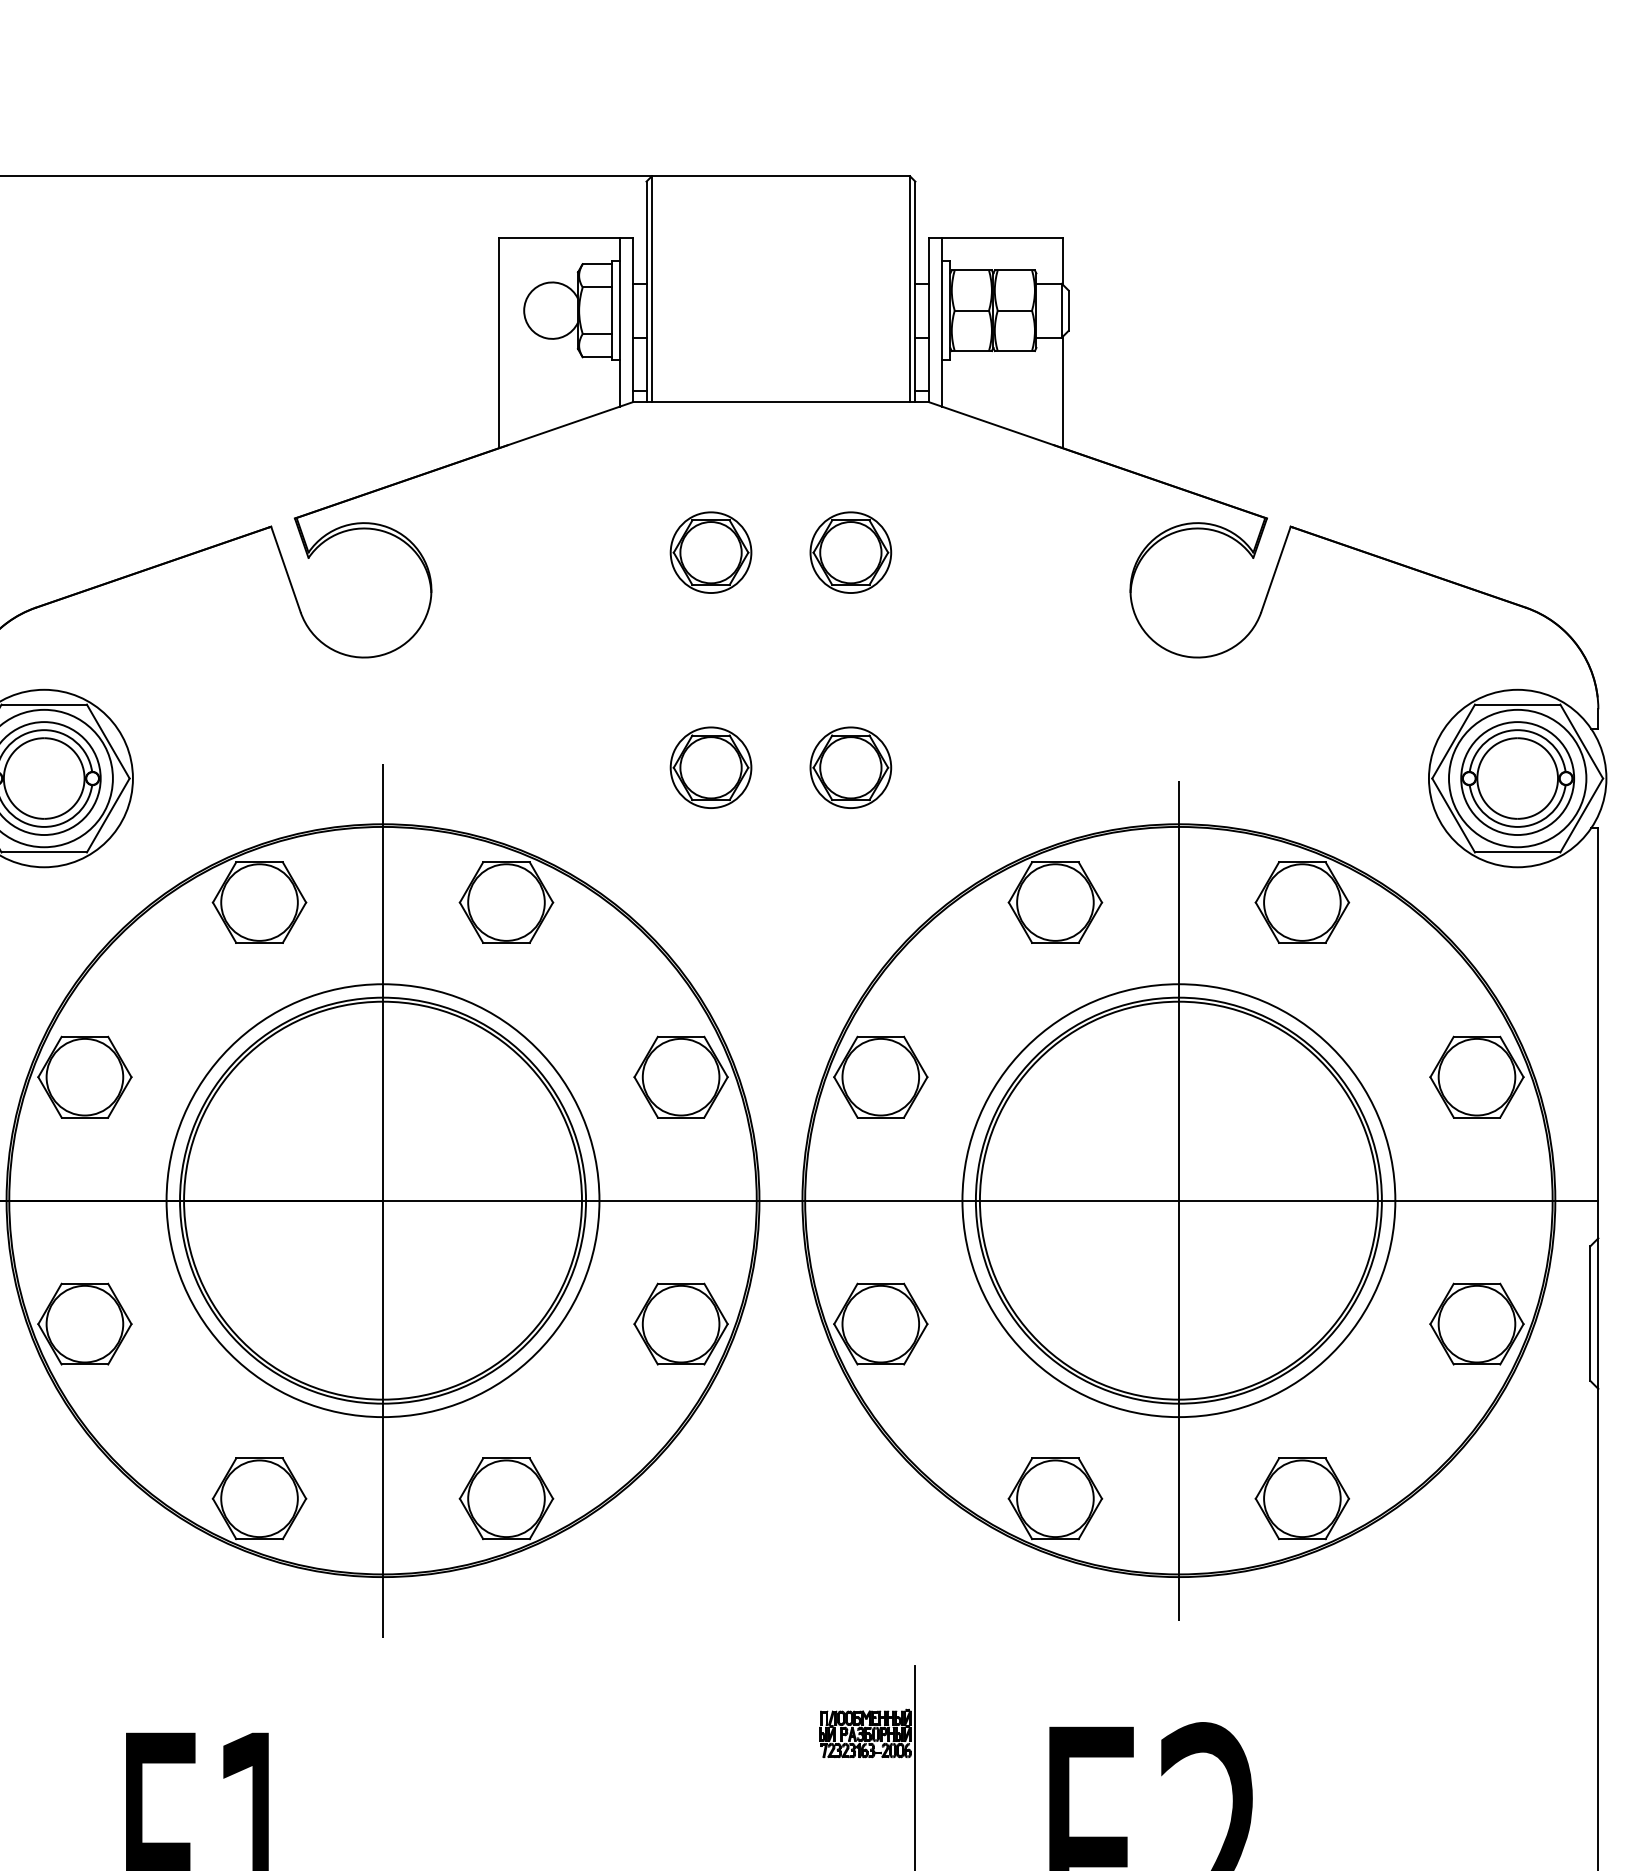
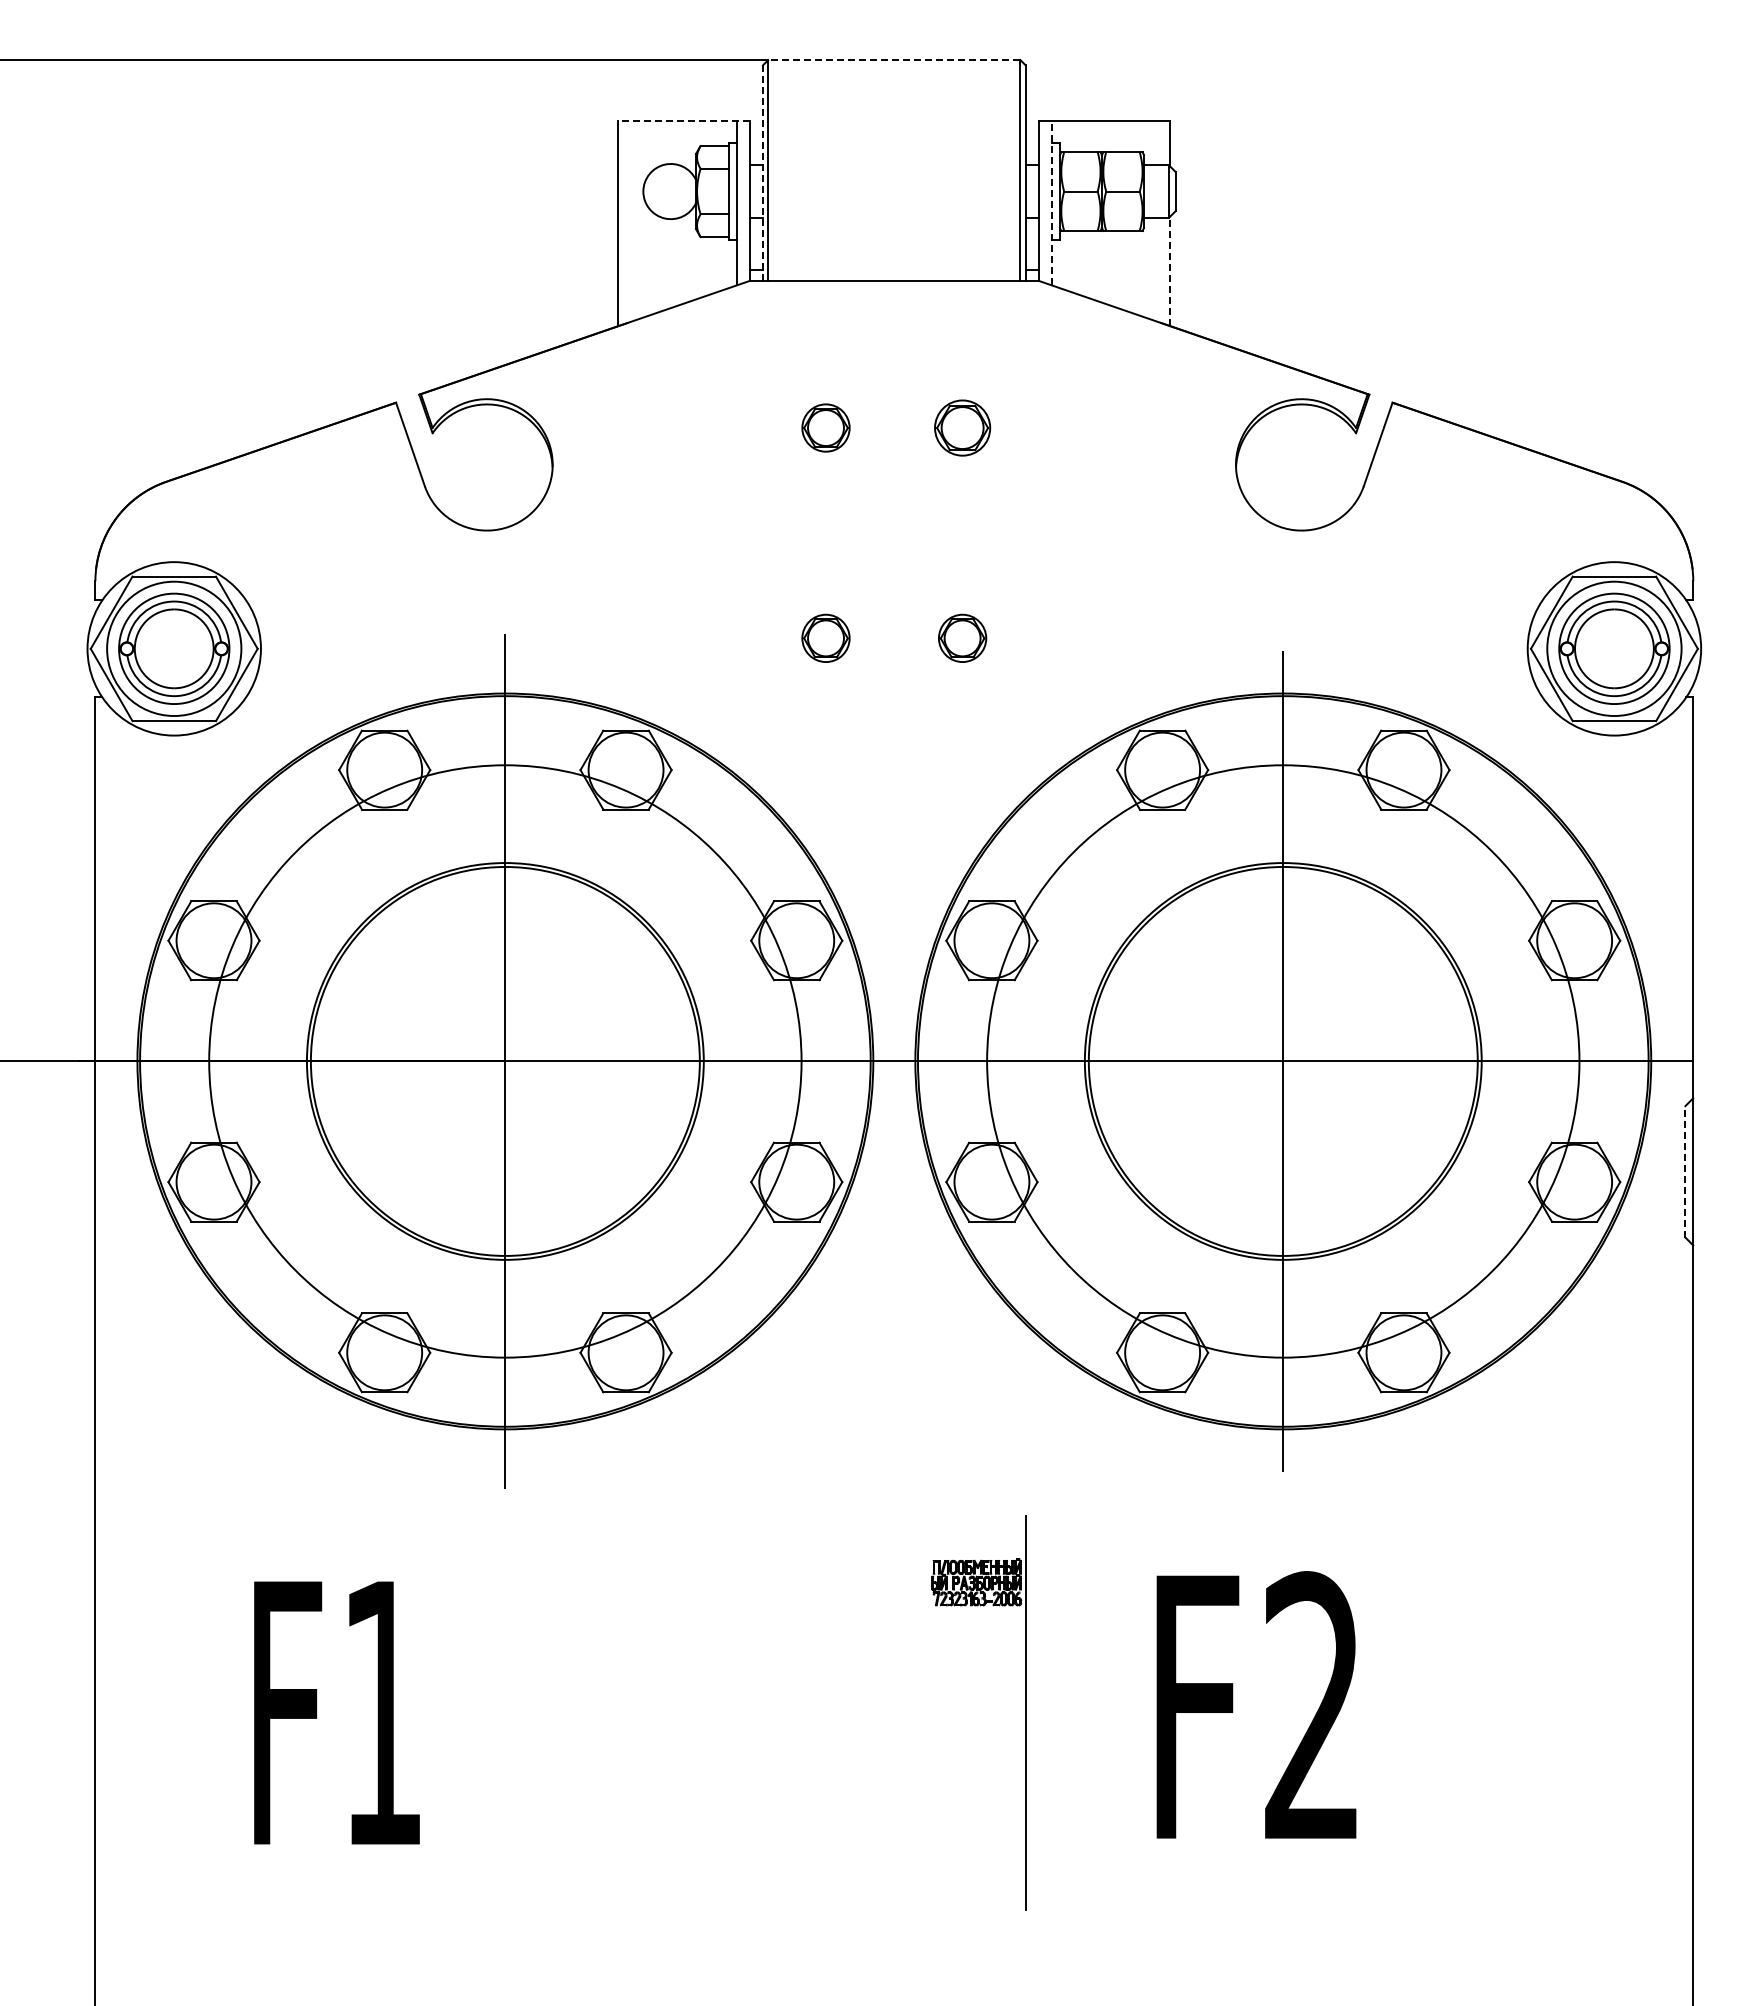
line: (780, 176) -> (893, 60), solid -> dashed
line: (566, 237) -> (684, 120), solid -> dashed
line: (646, 292) -> (762, 173), solid -> dashed
line: (942, 321) -> (1052, 202), solid -> dashed
line: (1063, 392) -> (1170, 271), solid -> dashed
part: (710, 552) -> (825, 427), size x0.6
part: (850, 552) -> (962, 427), size x0.7
part: (710, 767) -> (825, 638), size x0.6
part: (850, 767) -> (962, 638), size x0.6
circle: (382, 1200) -> (504, 1061), size x1.4
circle: (1178, 1200) -> (1282, 1061), size x1.4
line: (1590, 1313) -> (1685, 1171), solid -> dashed

